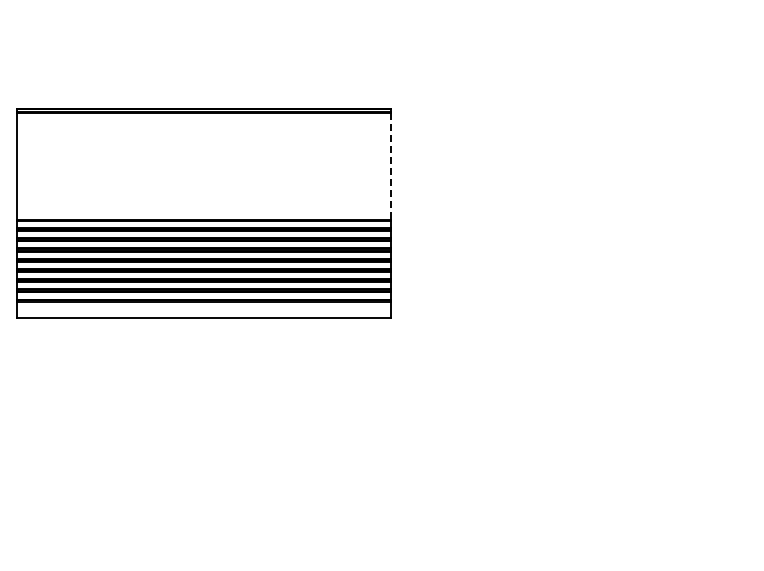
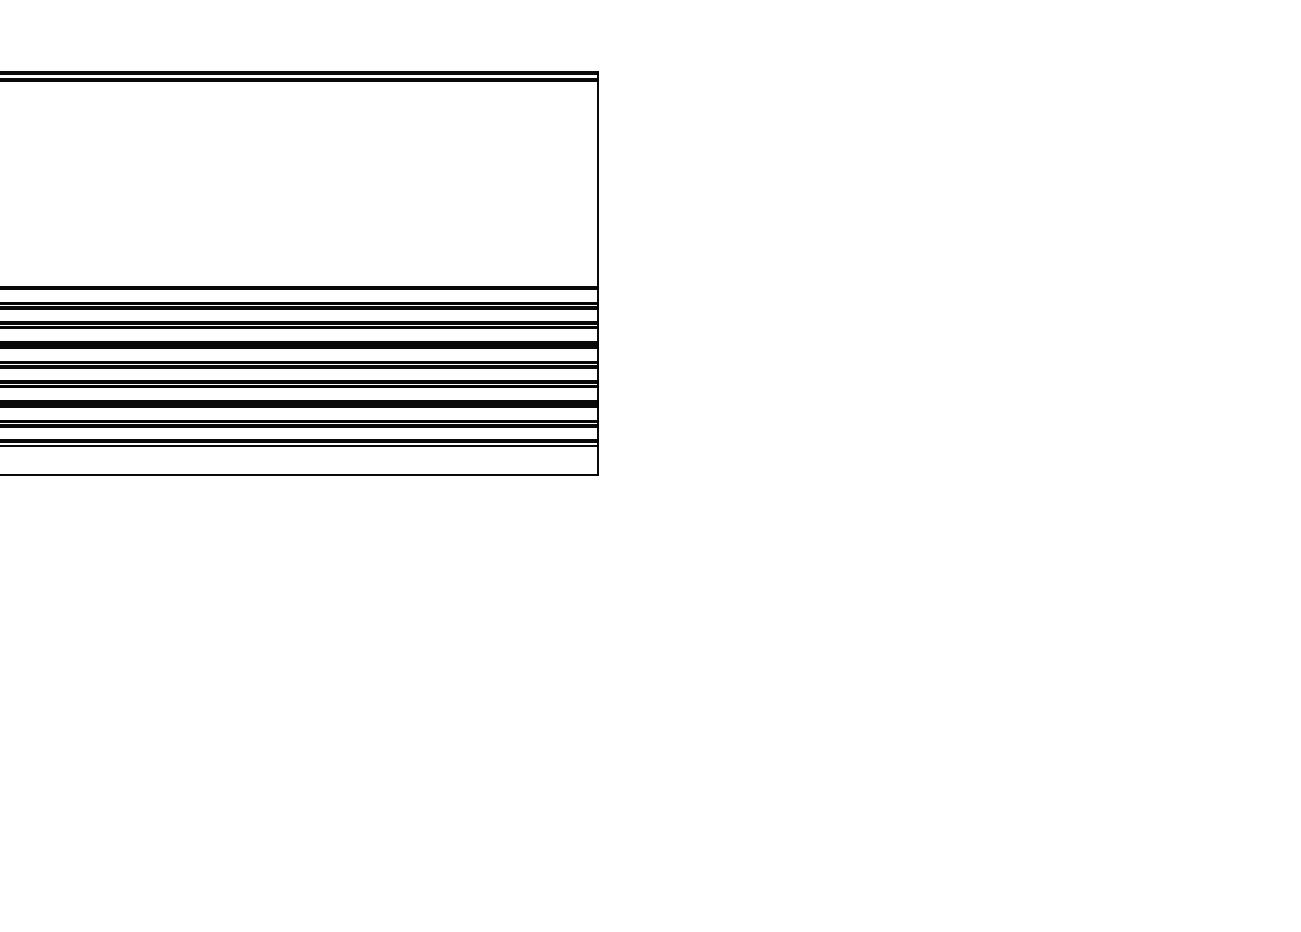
line: (391, 166) -> (598, 184), dashed -> solid

